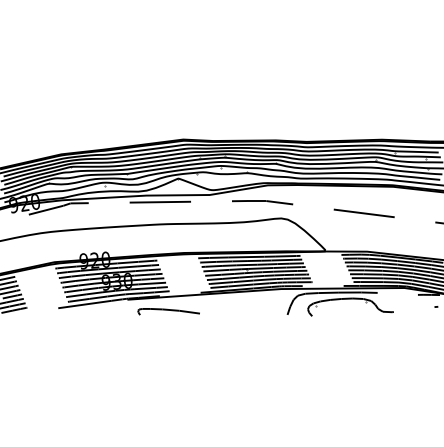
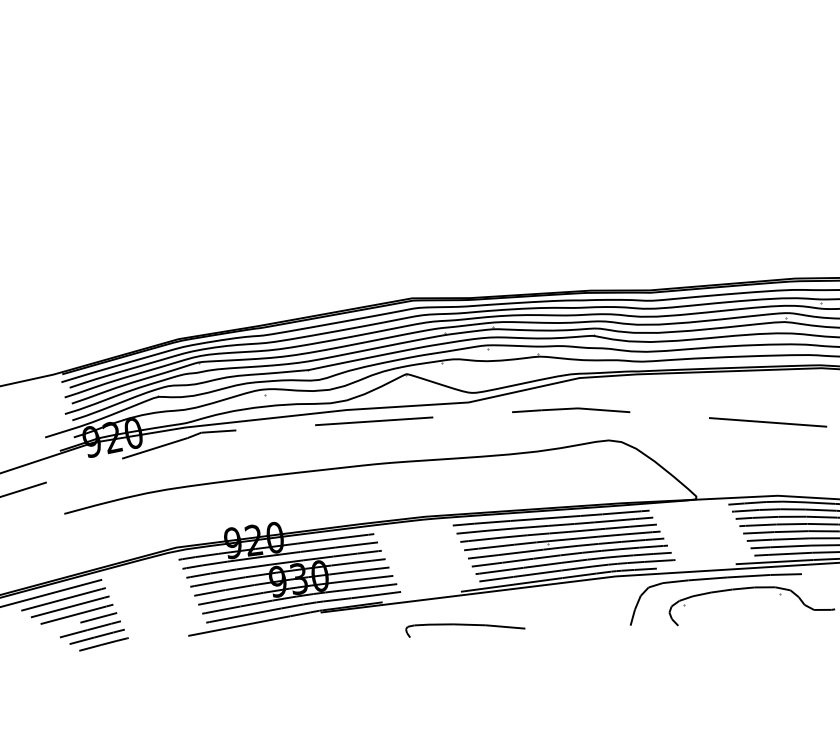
curve: (168, 310) -> (464, 625), moved

